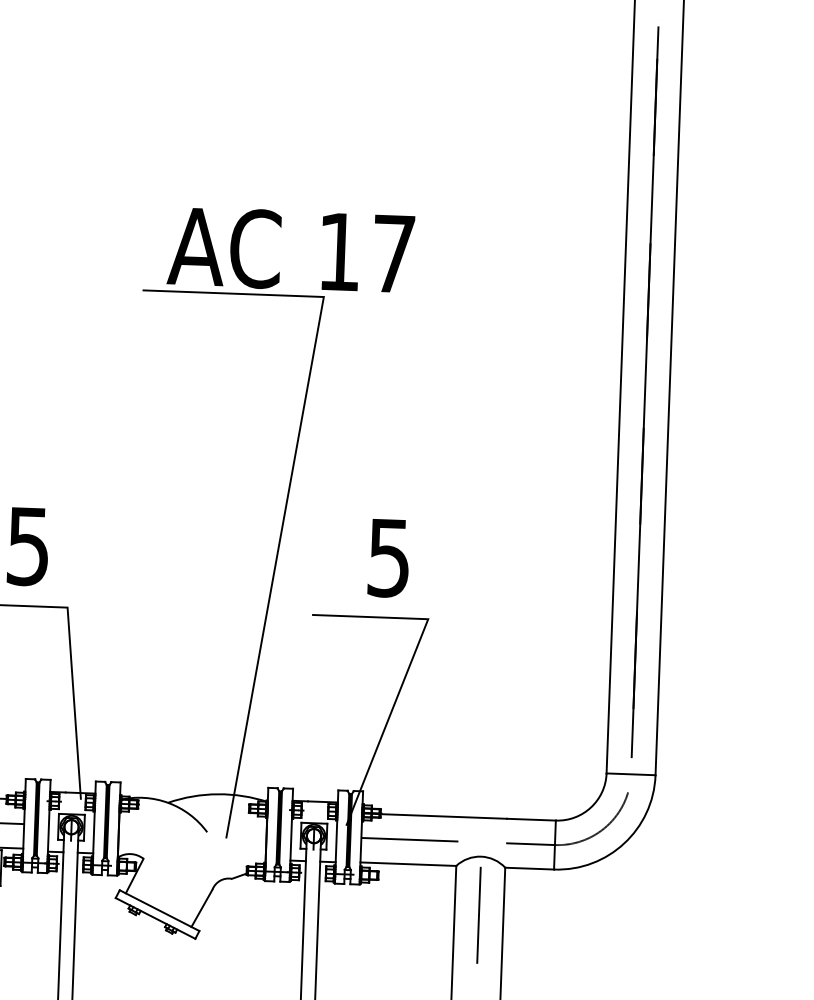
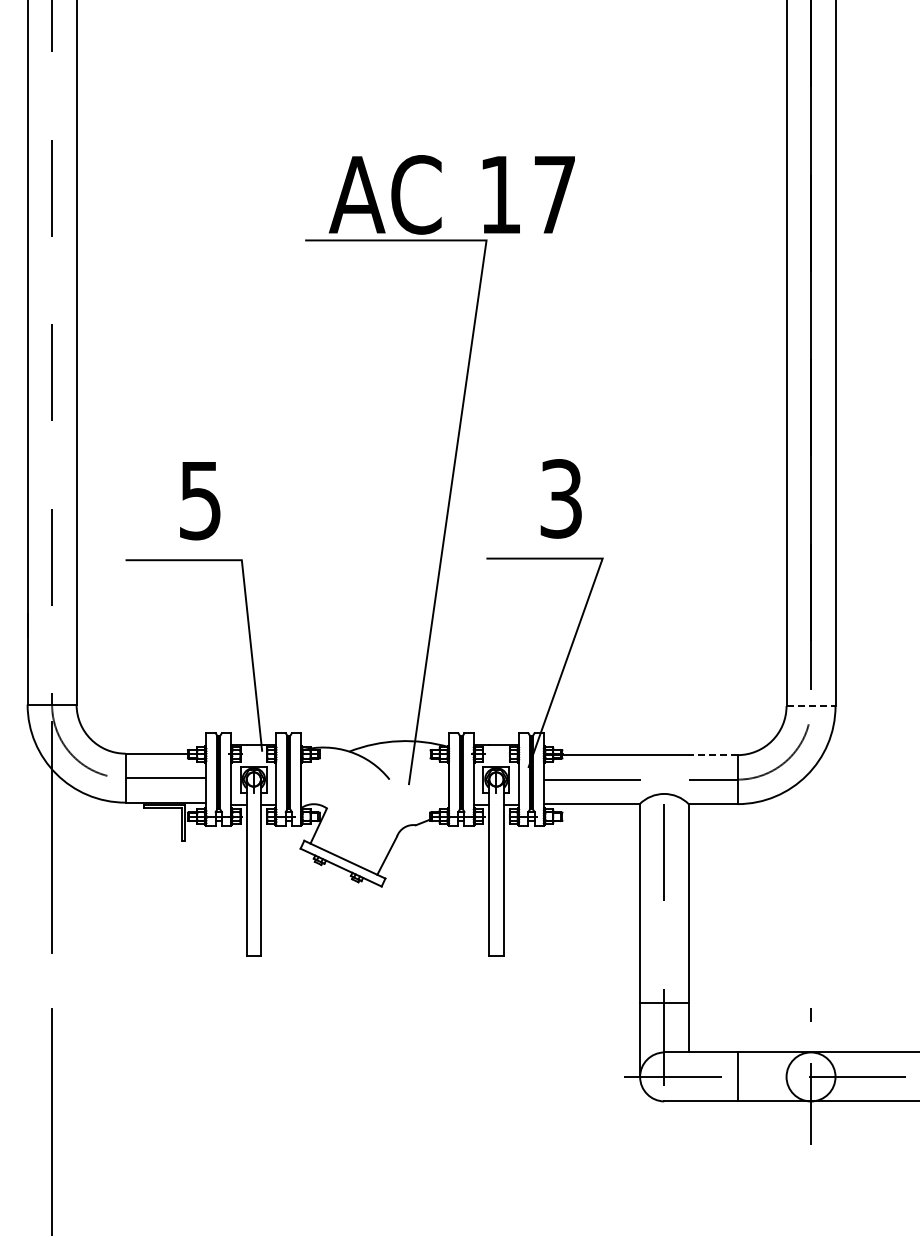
text: (389, 557) -> (561, 498), 5 -> 3
line: (631, 774) -> (811, 706), solid -> dashed
line: (530, 820) -> (712, 755), solid -> dashed

